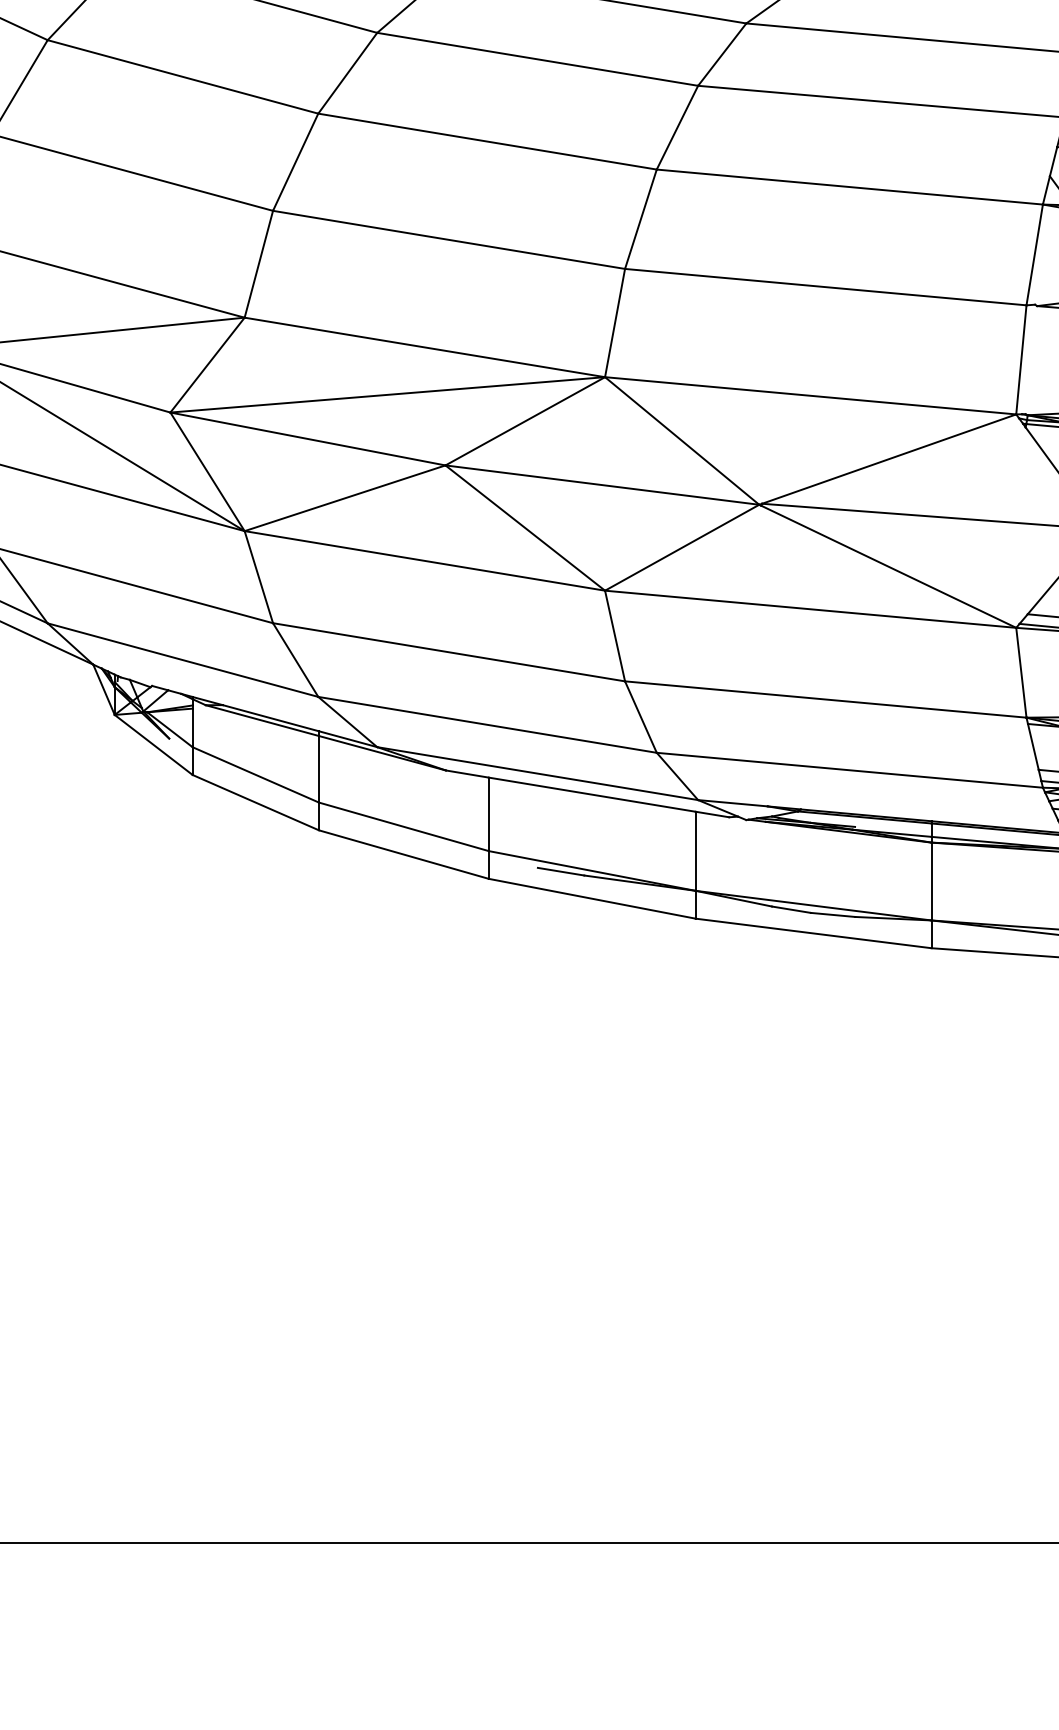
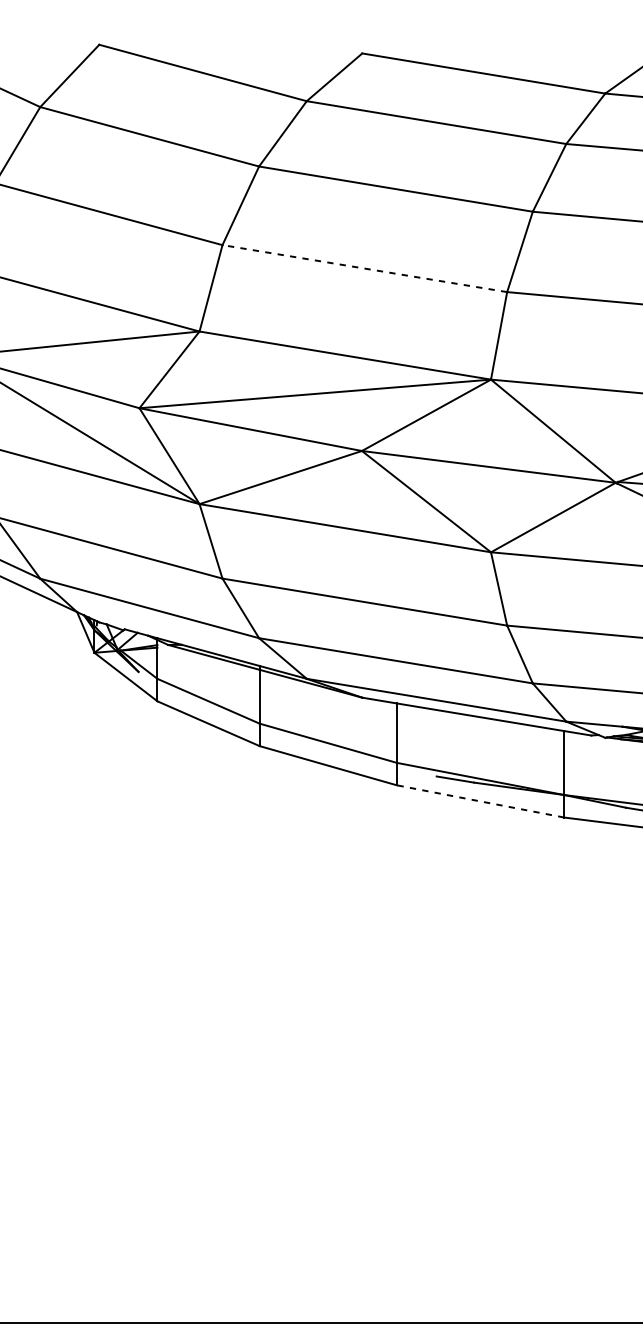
line: (448, 239) -> (364, 268), solid -> dashed
line: (591, 898) -> (480, 801), solid -> dashed

